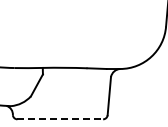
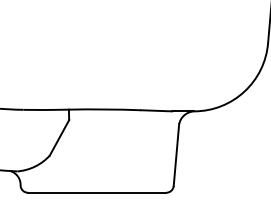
line: (60, 119) -> (97, 192), dashed -> solid

